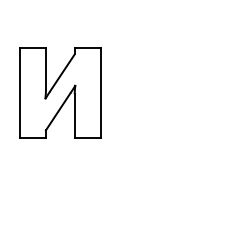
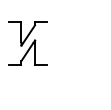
line: (20, 92) -> (9, 43), removed
line: (101, 92) -> (47, 43), removed

